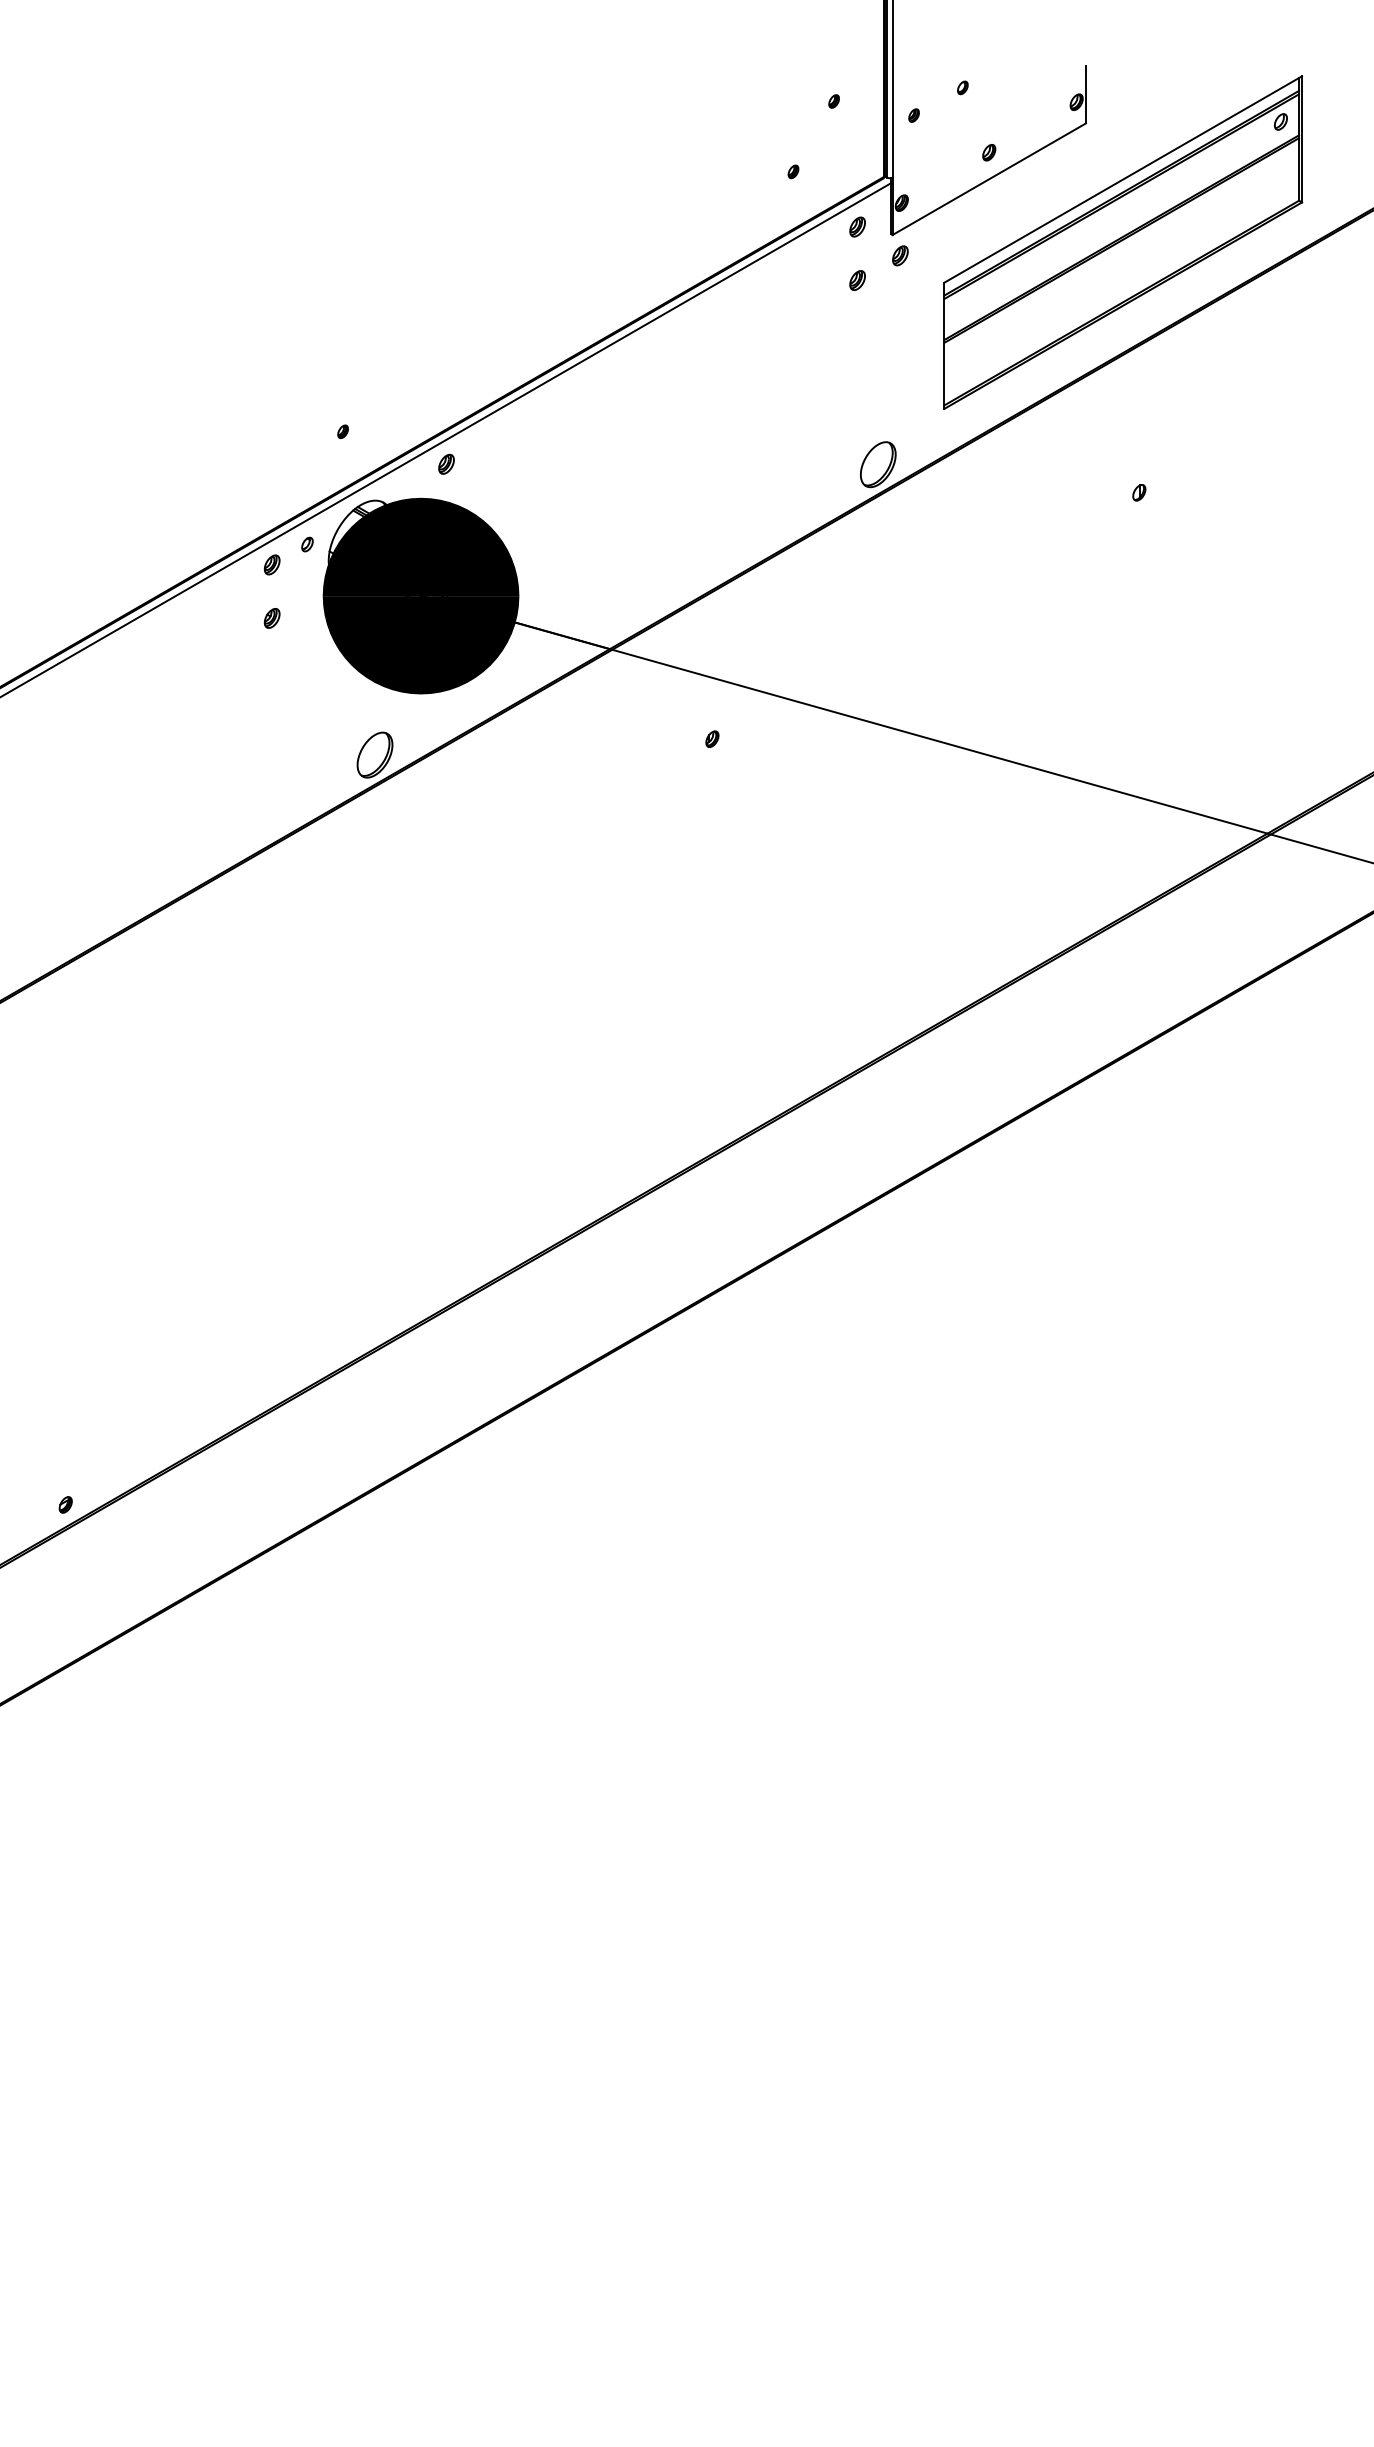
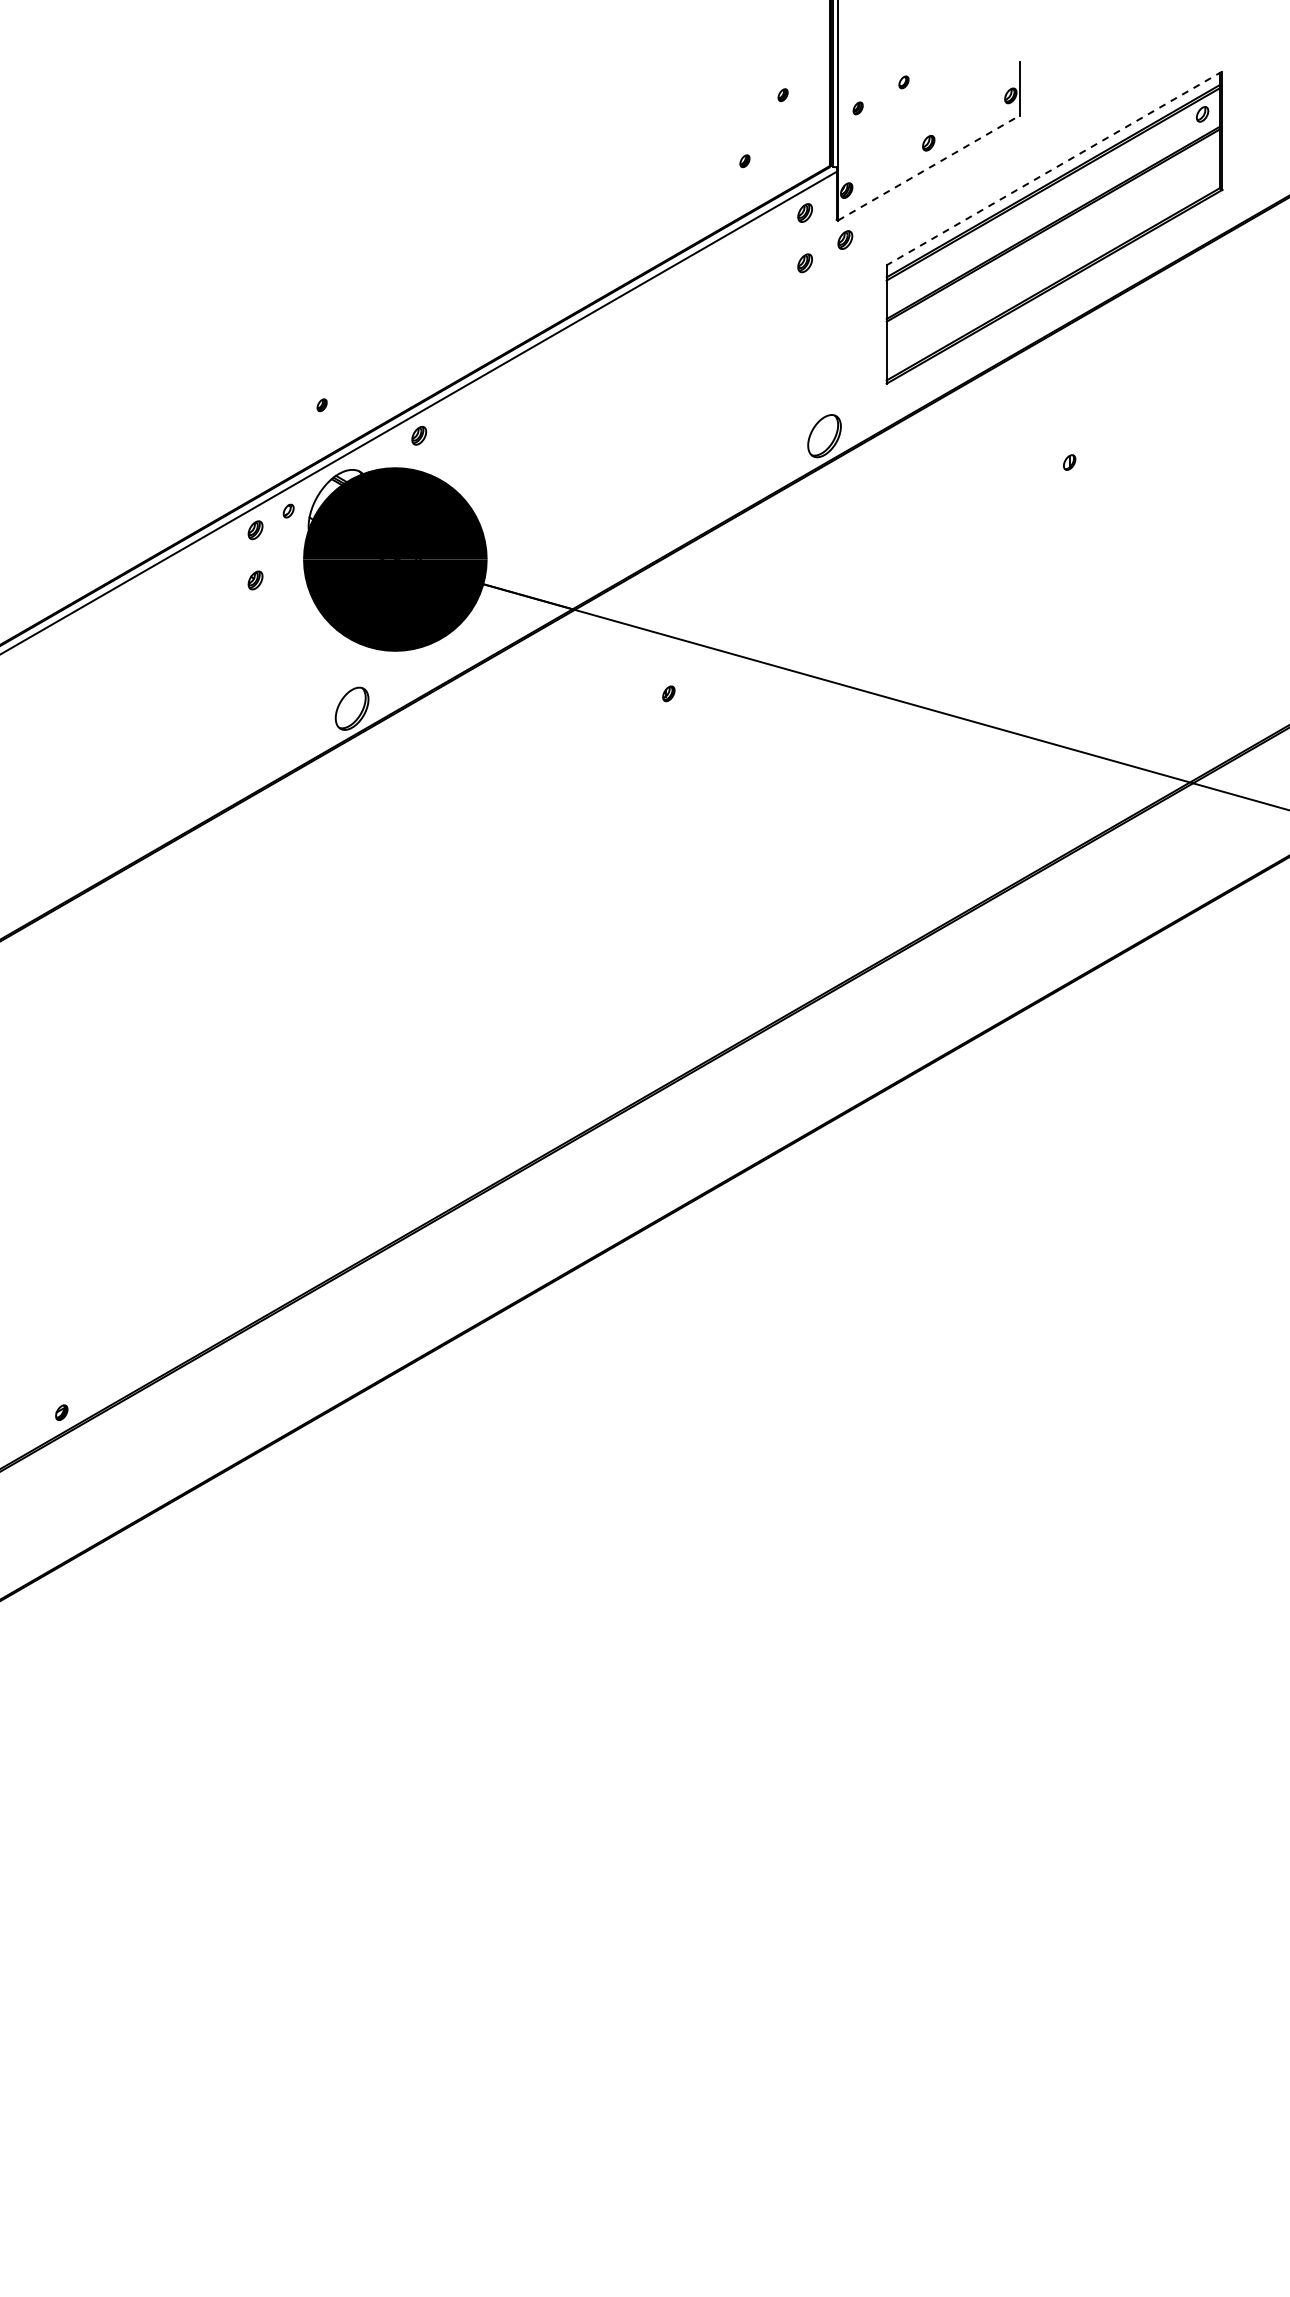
line: (988, 179) -> (928, 168), solid -> dashed
line: (1123, 179) -> (1054, 168), solid -> dashed

